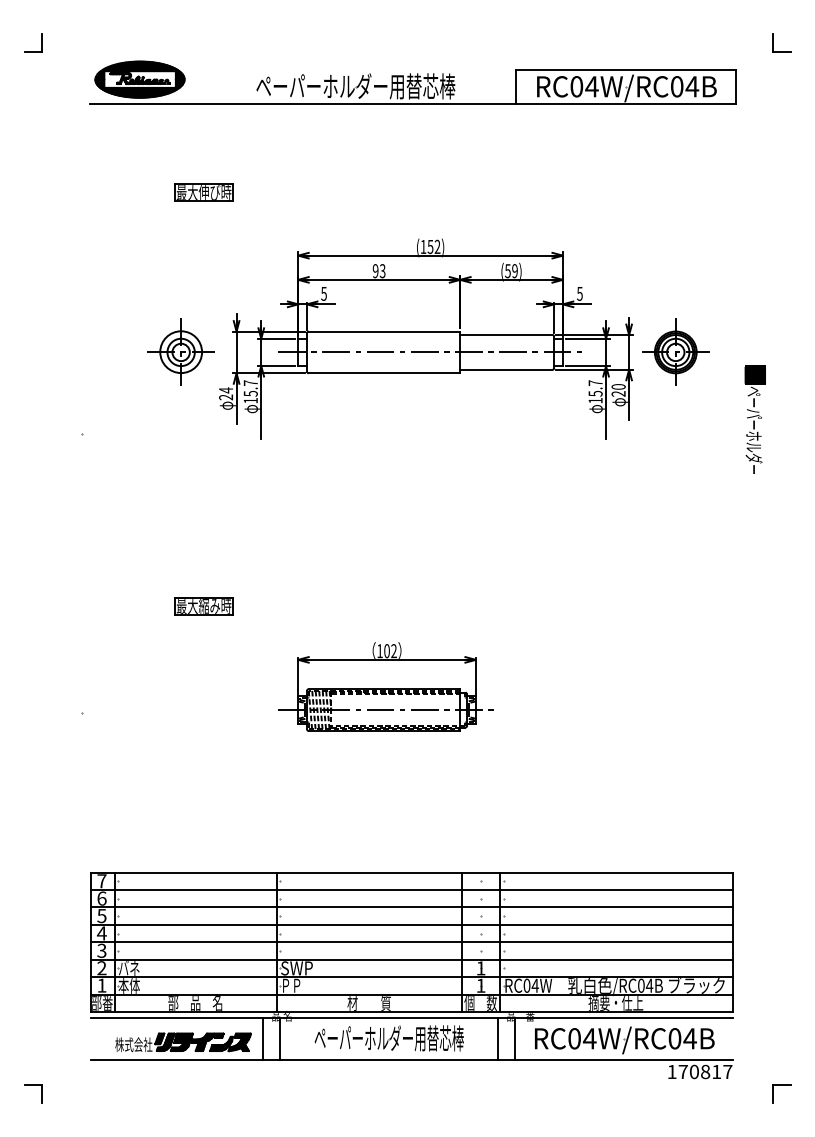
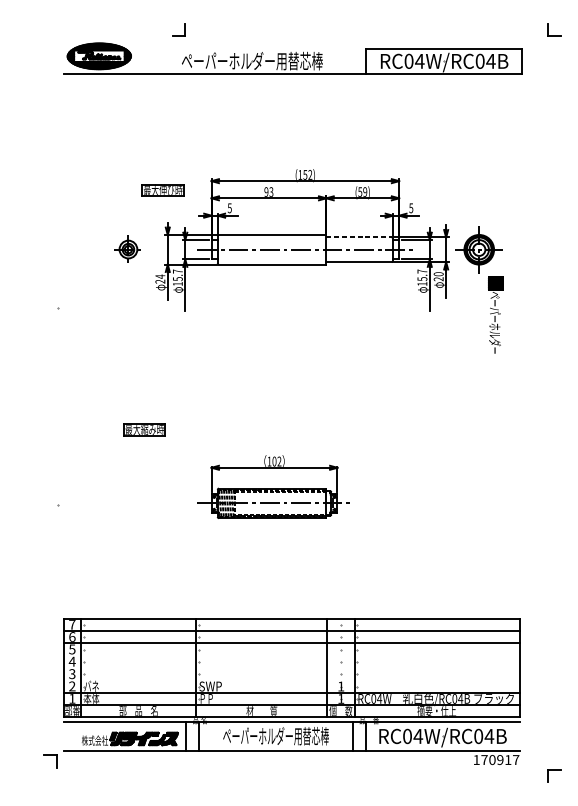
part: (41, 42) -> (184, 30), moved
part: (203, 192) -> (162, 190), moved
line: (506, 335) -> (359, 237), solid -> dashed
part: (180, 351) -> (128, 249), size x0.6
part: (754, 419) -> (495, 315), moved
line: (411, 924) -> (291, 655), removed
line: (411, 942) -> (291, 668), removed
line: (411, 959) -> (291, 680), removed
text: (705, 1071) -> (500, 759), 170817 -> 170917
part: (33, 1085) -> (50, 755), moved

